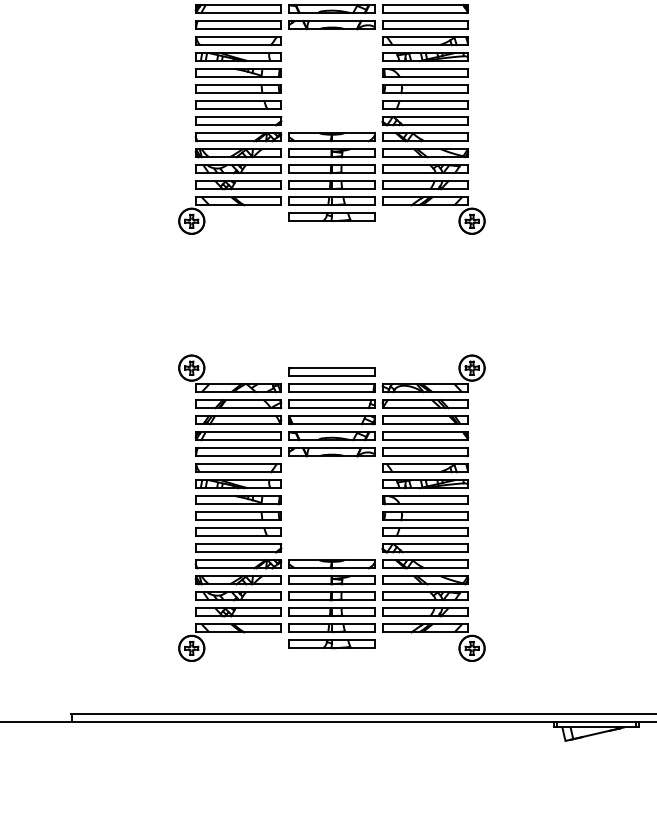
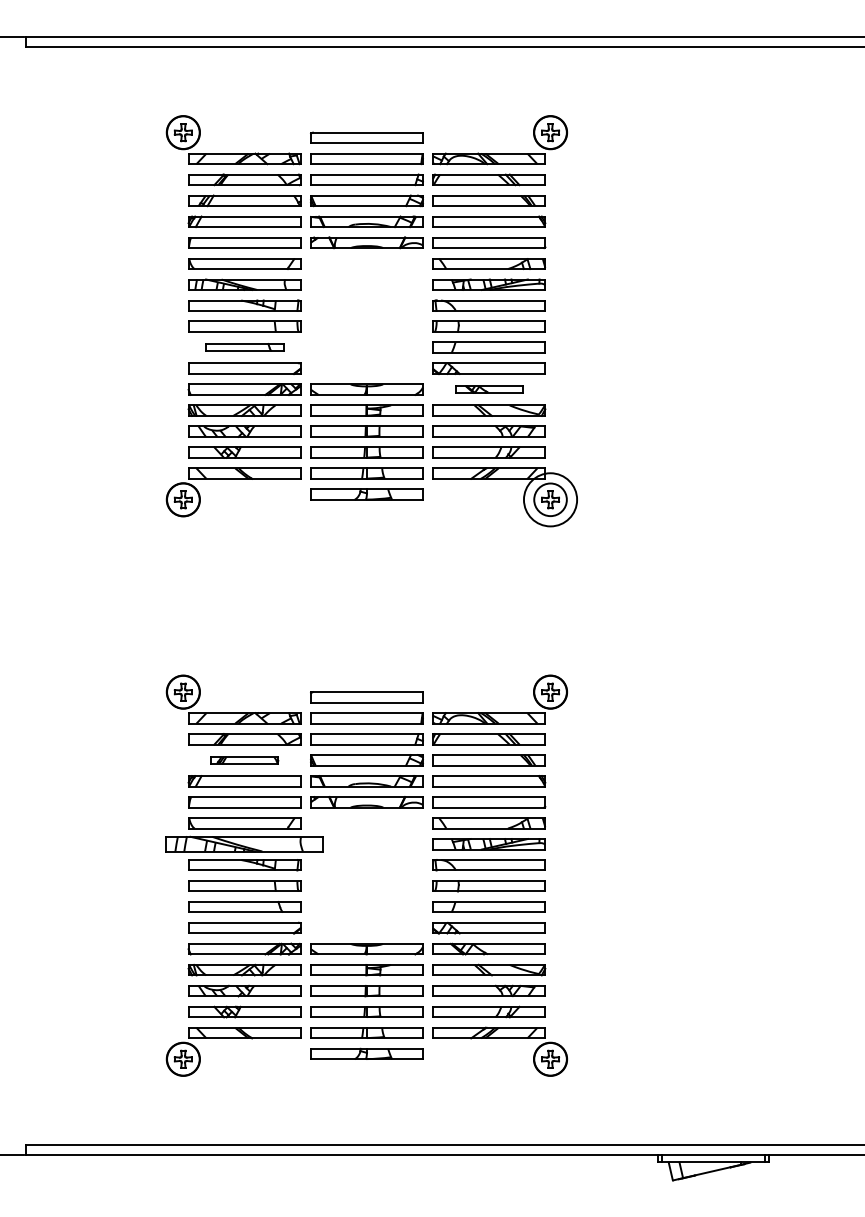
part: (238, 105) -> (244, 347), size x0.7
part: (424, 137) -> (488, 389), size x0.6
circle: (472, 221) -> (550, 499), size x1.6
part: (238, 420) -> (244, 760), size x0.6
part: (238, 484) -> (244, 844), size x1.4

